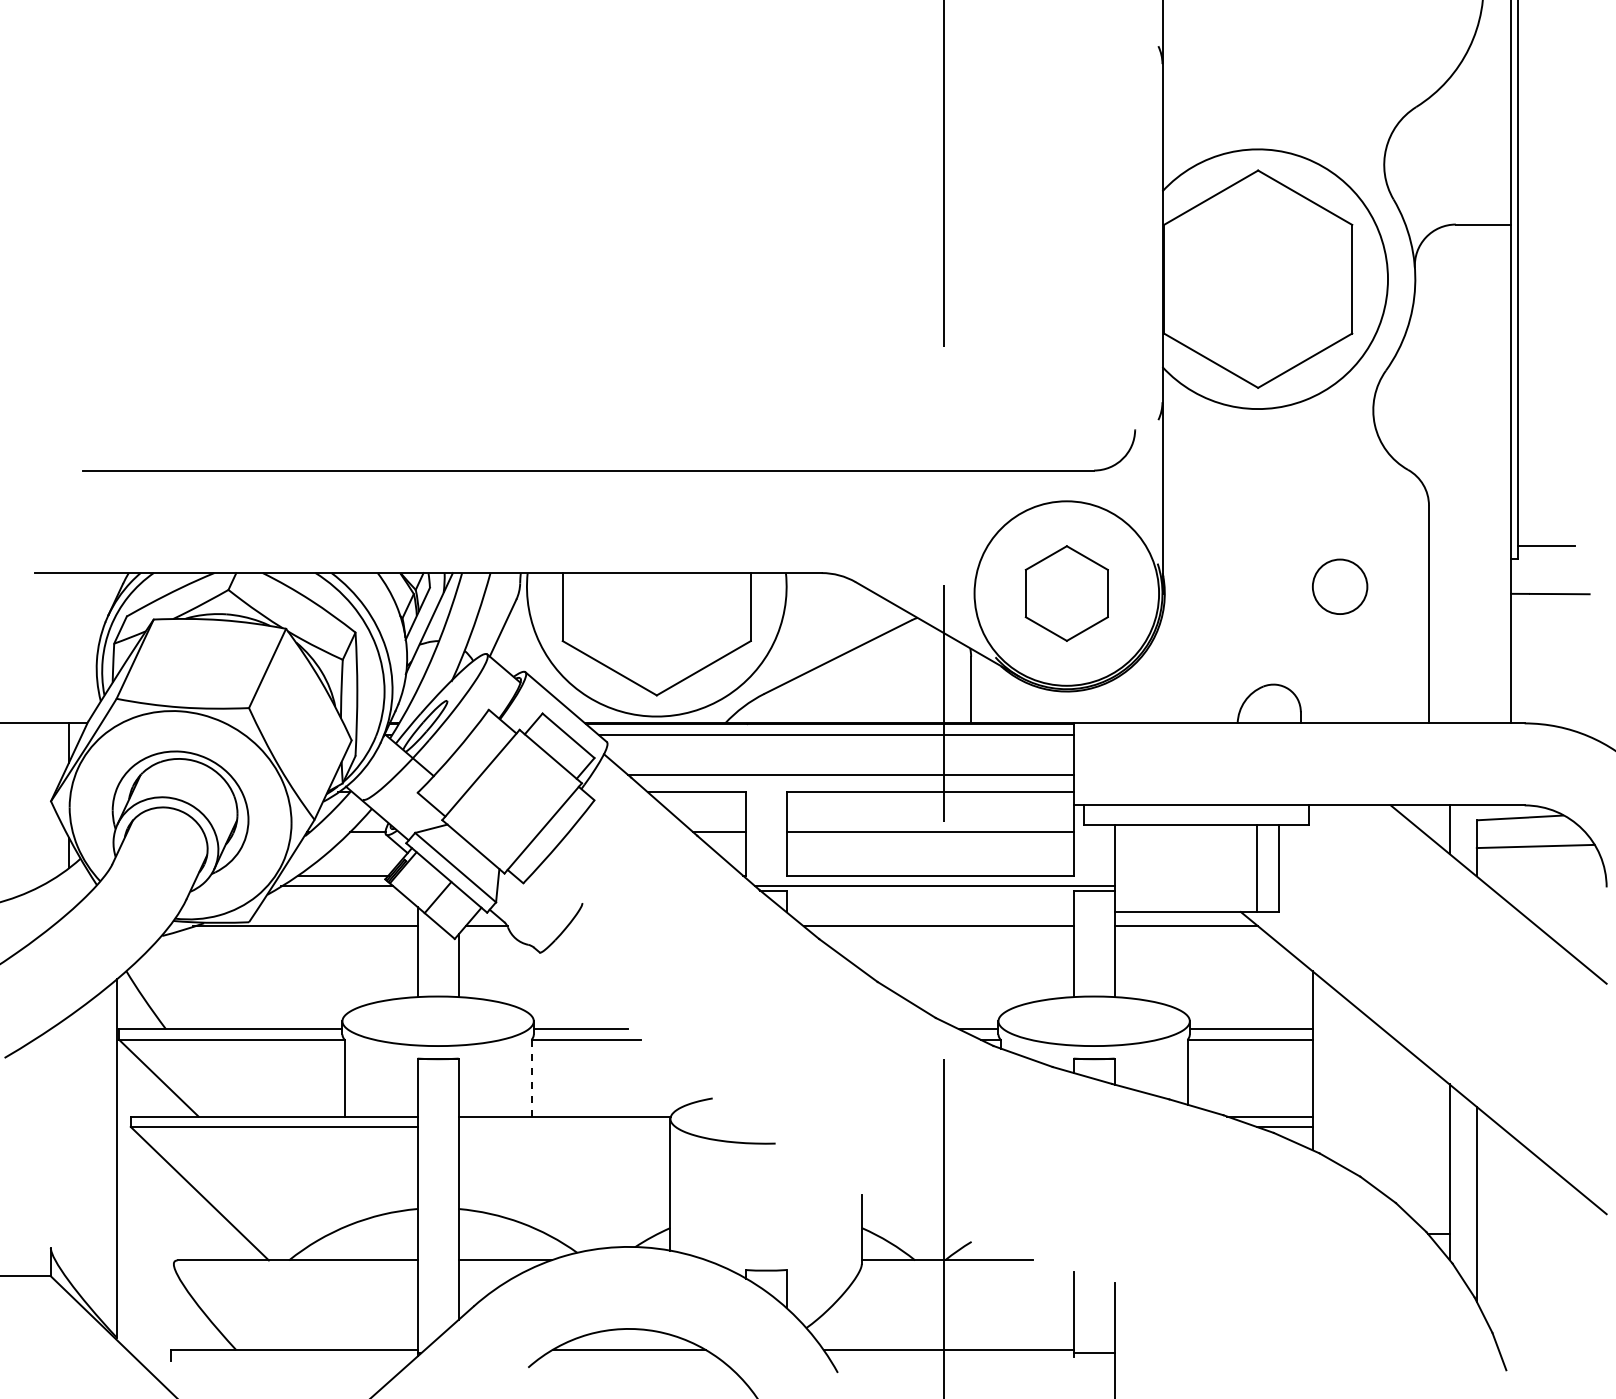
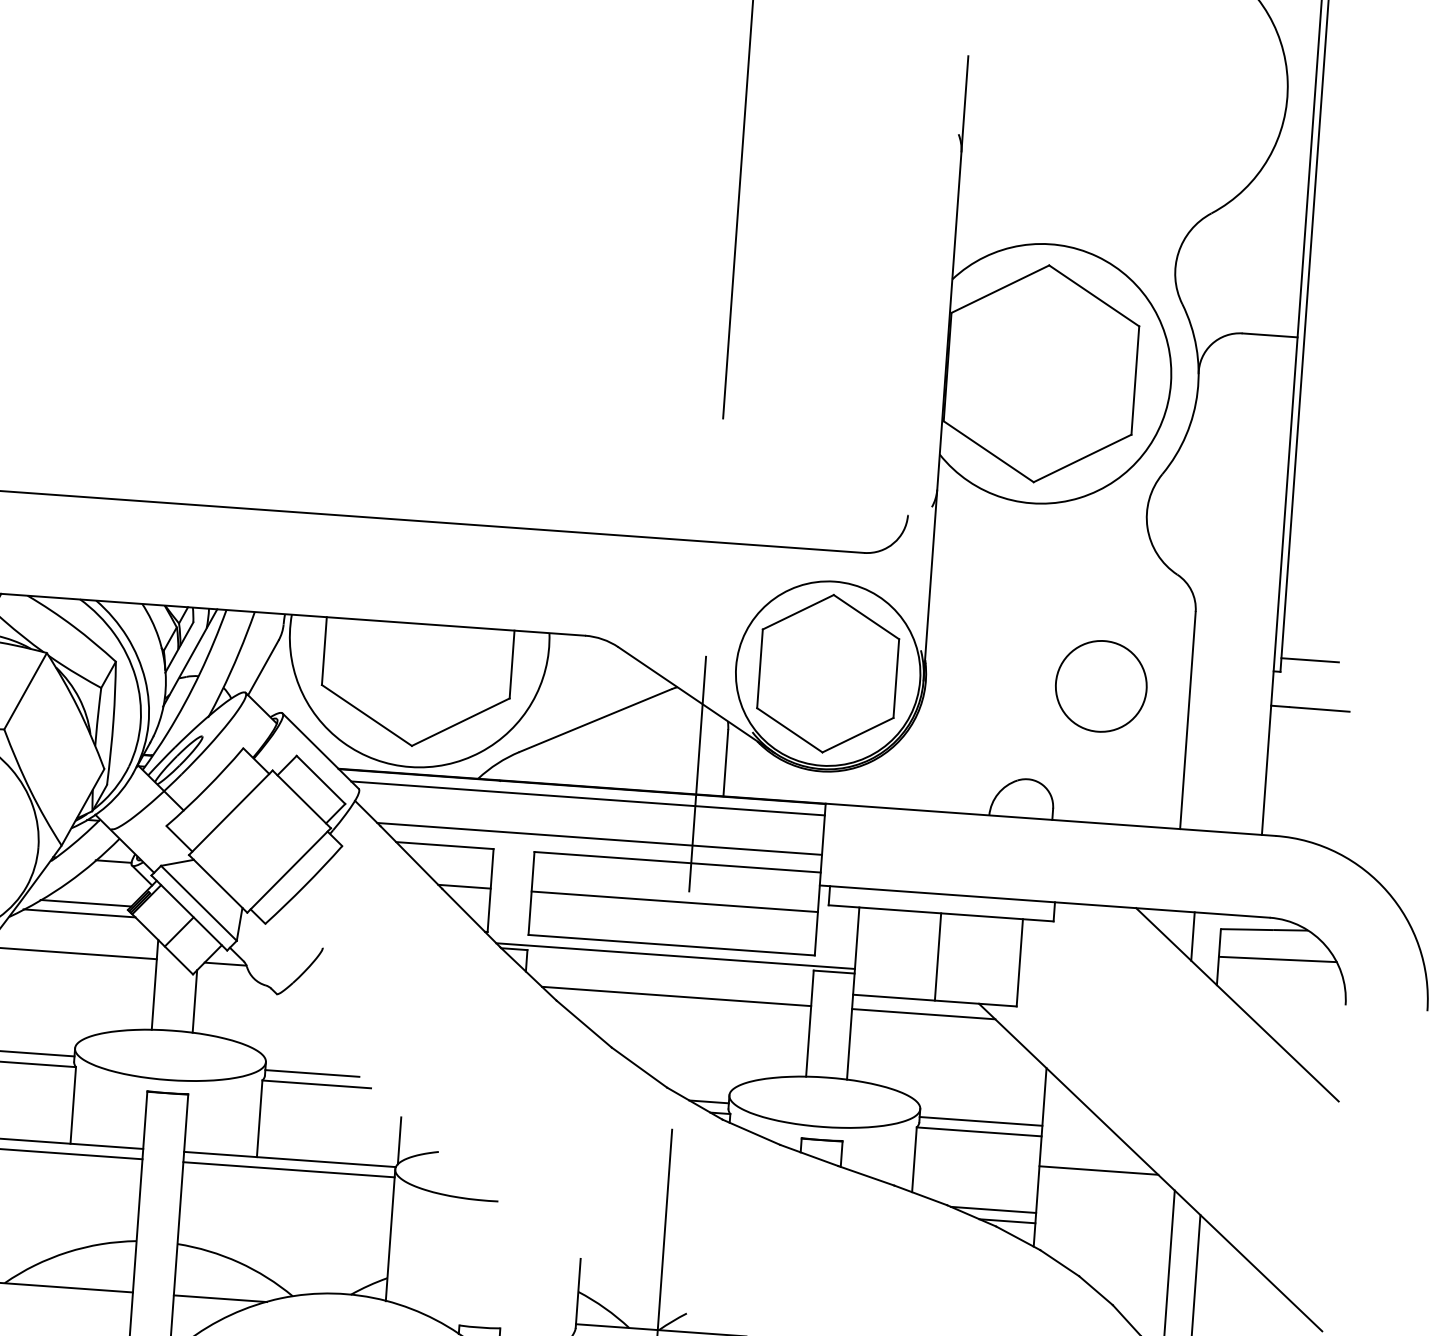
circle: (1339, 586) -> (1100, 686), size x1.67
part: (1066, 593) -> (827, 673), size x1.67
line: (1256, 868) -> (937, 957), moved
line: (1371, 1069) -> (1098, 1170), added
line: (531, 1077) -> (259, 1118), dashed -> solid
line: (672, 1089) -> (399, 1140), added
line: (564, 1126) -> (289, 1169), added

